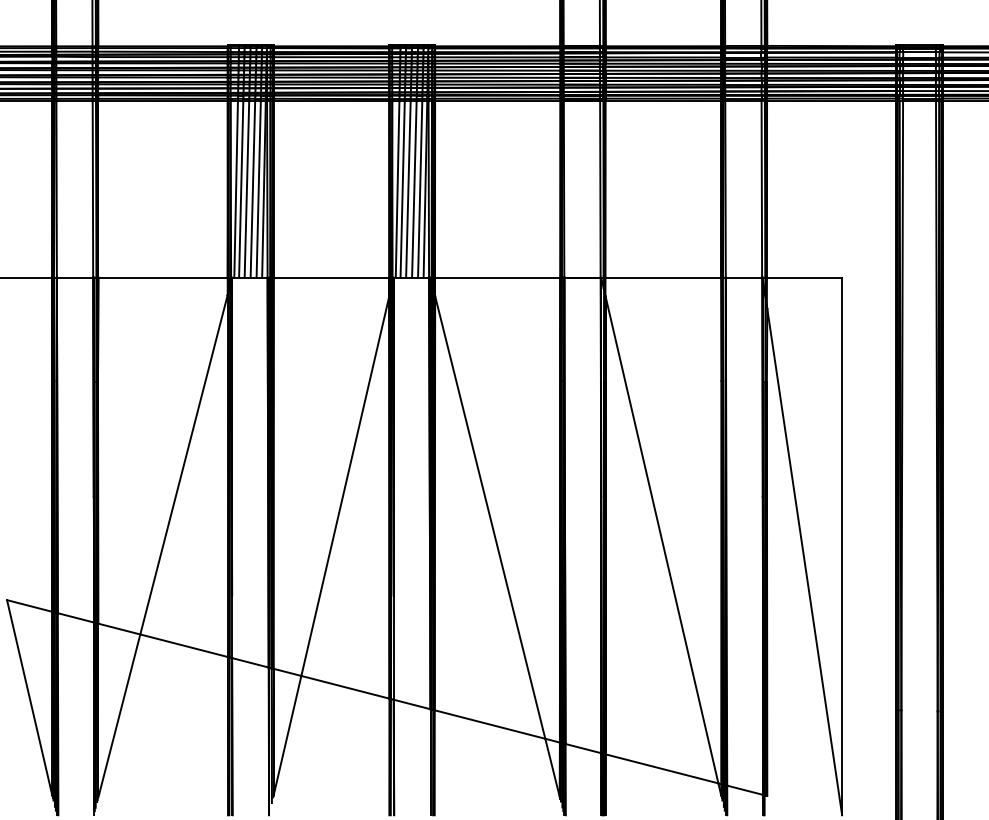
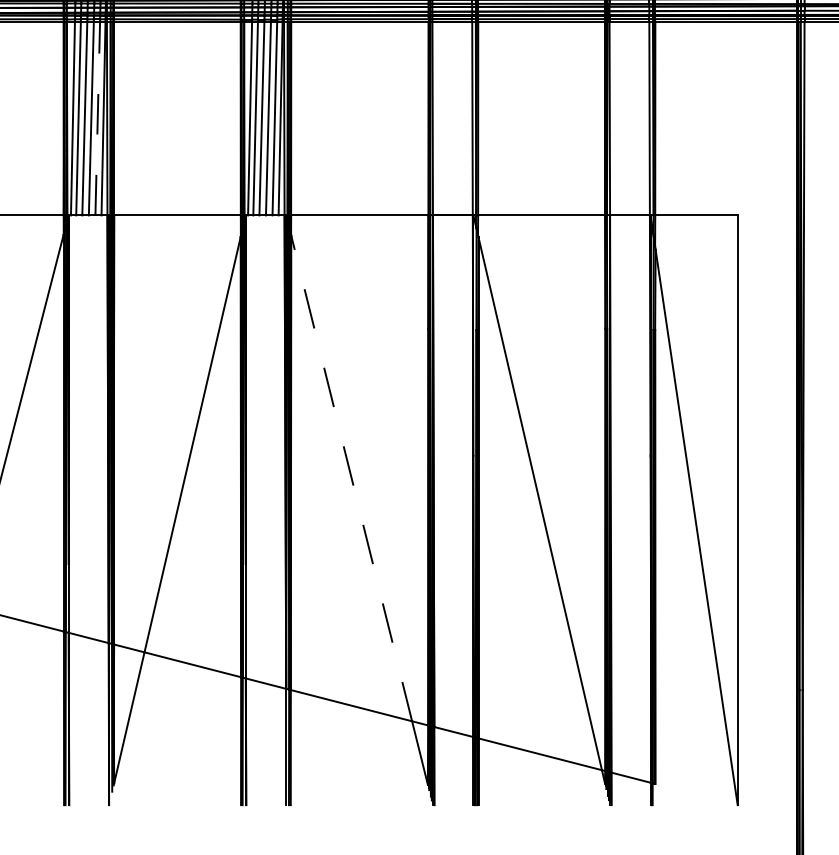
line: (258, 188) -> (97, 117), solid -> dashed
line: (490, 516) -> (351, 477), solid -> dashed

